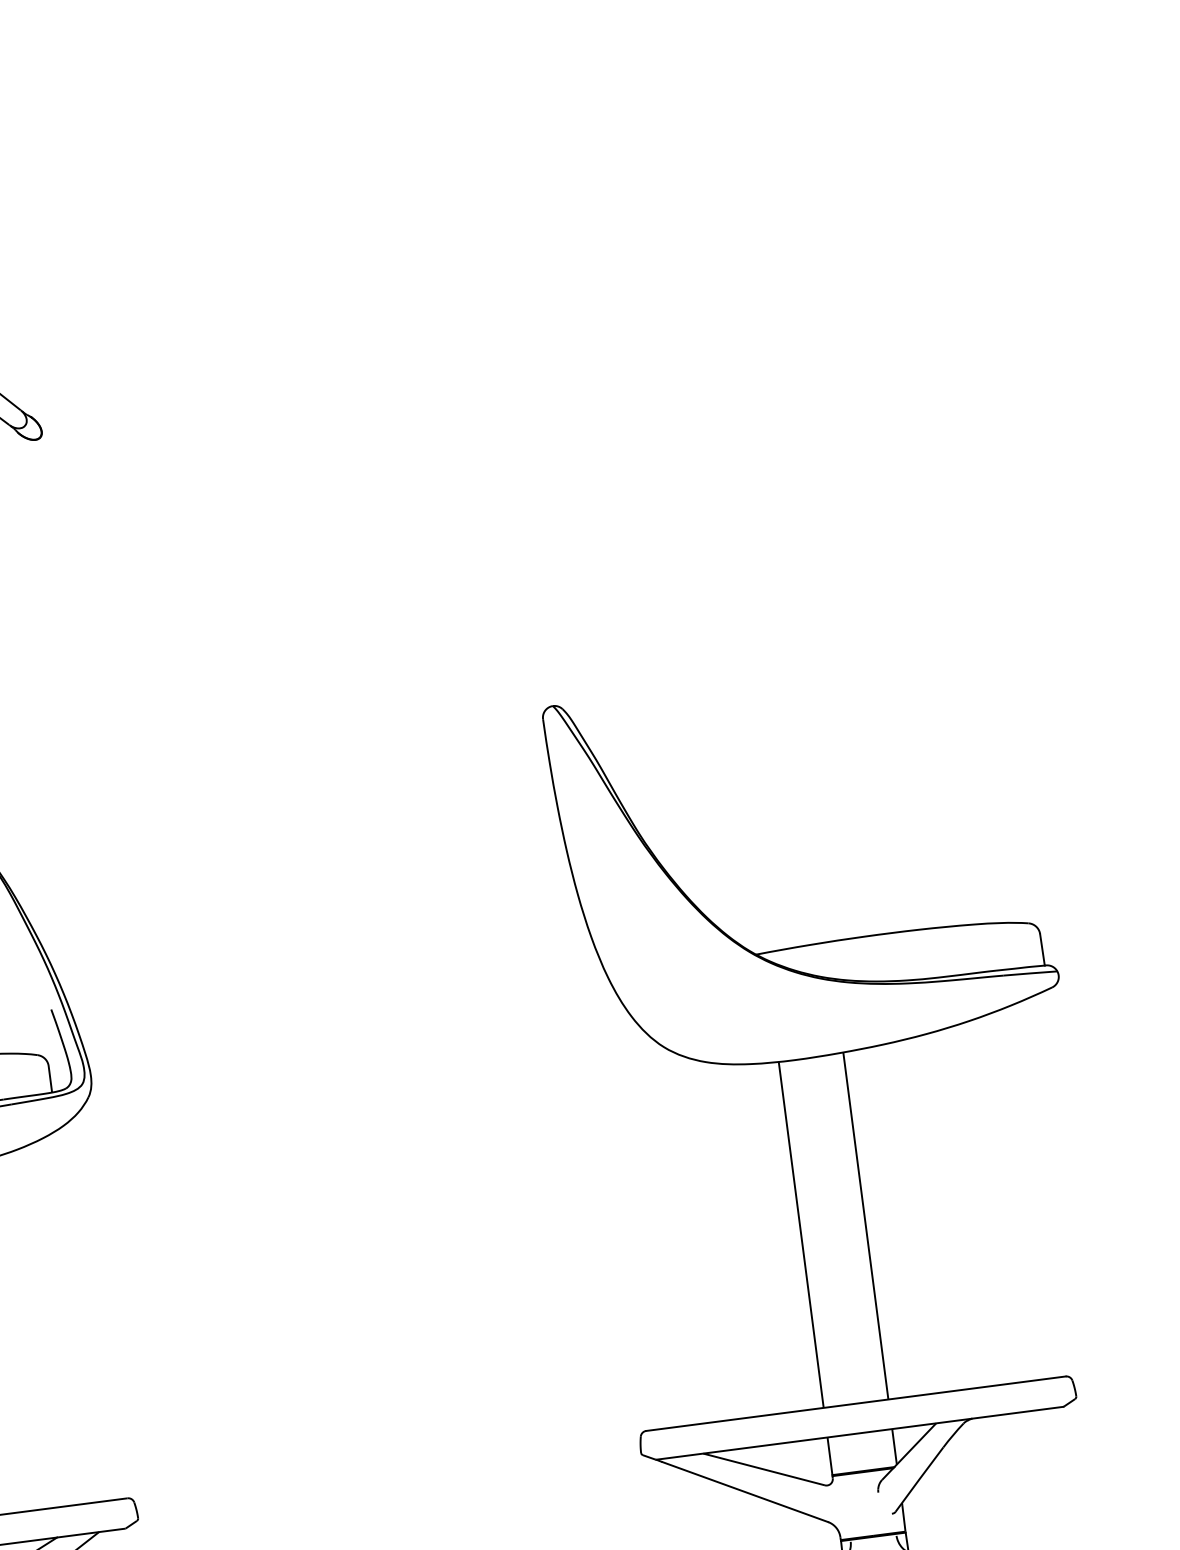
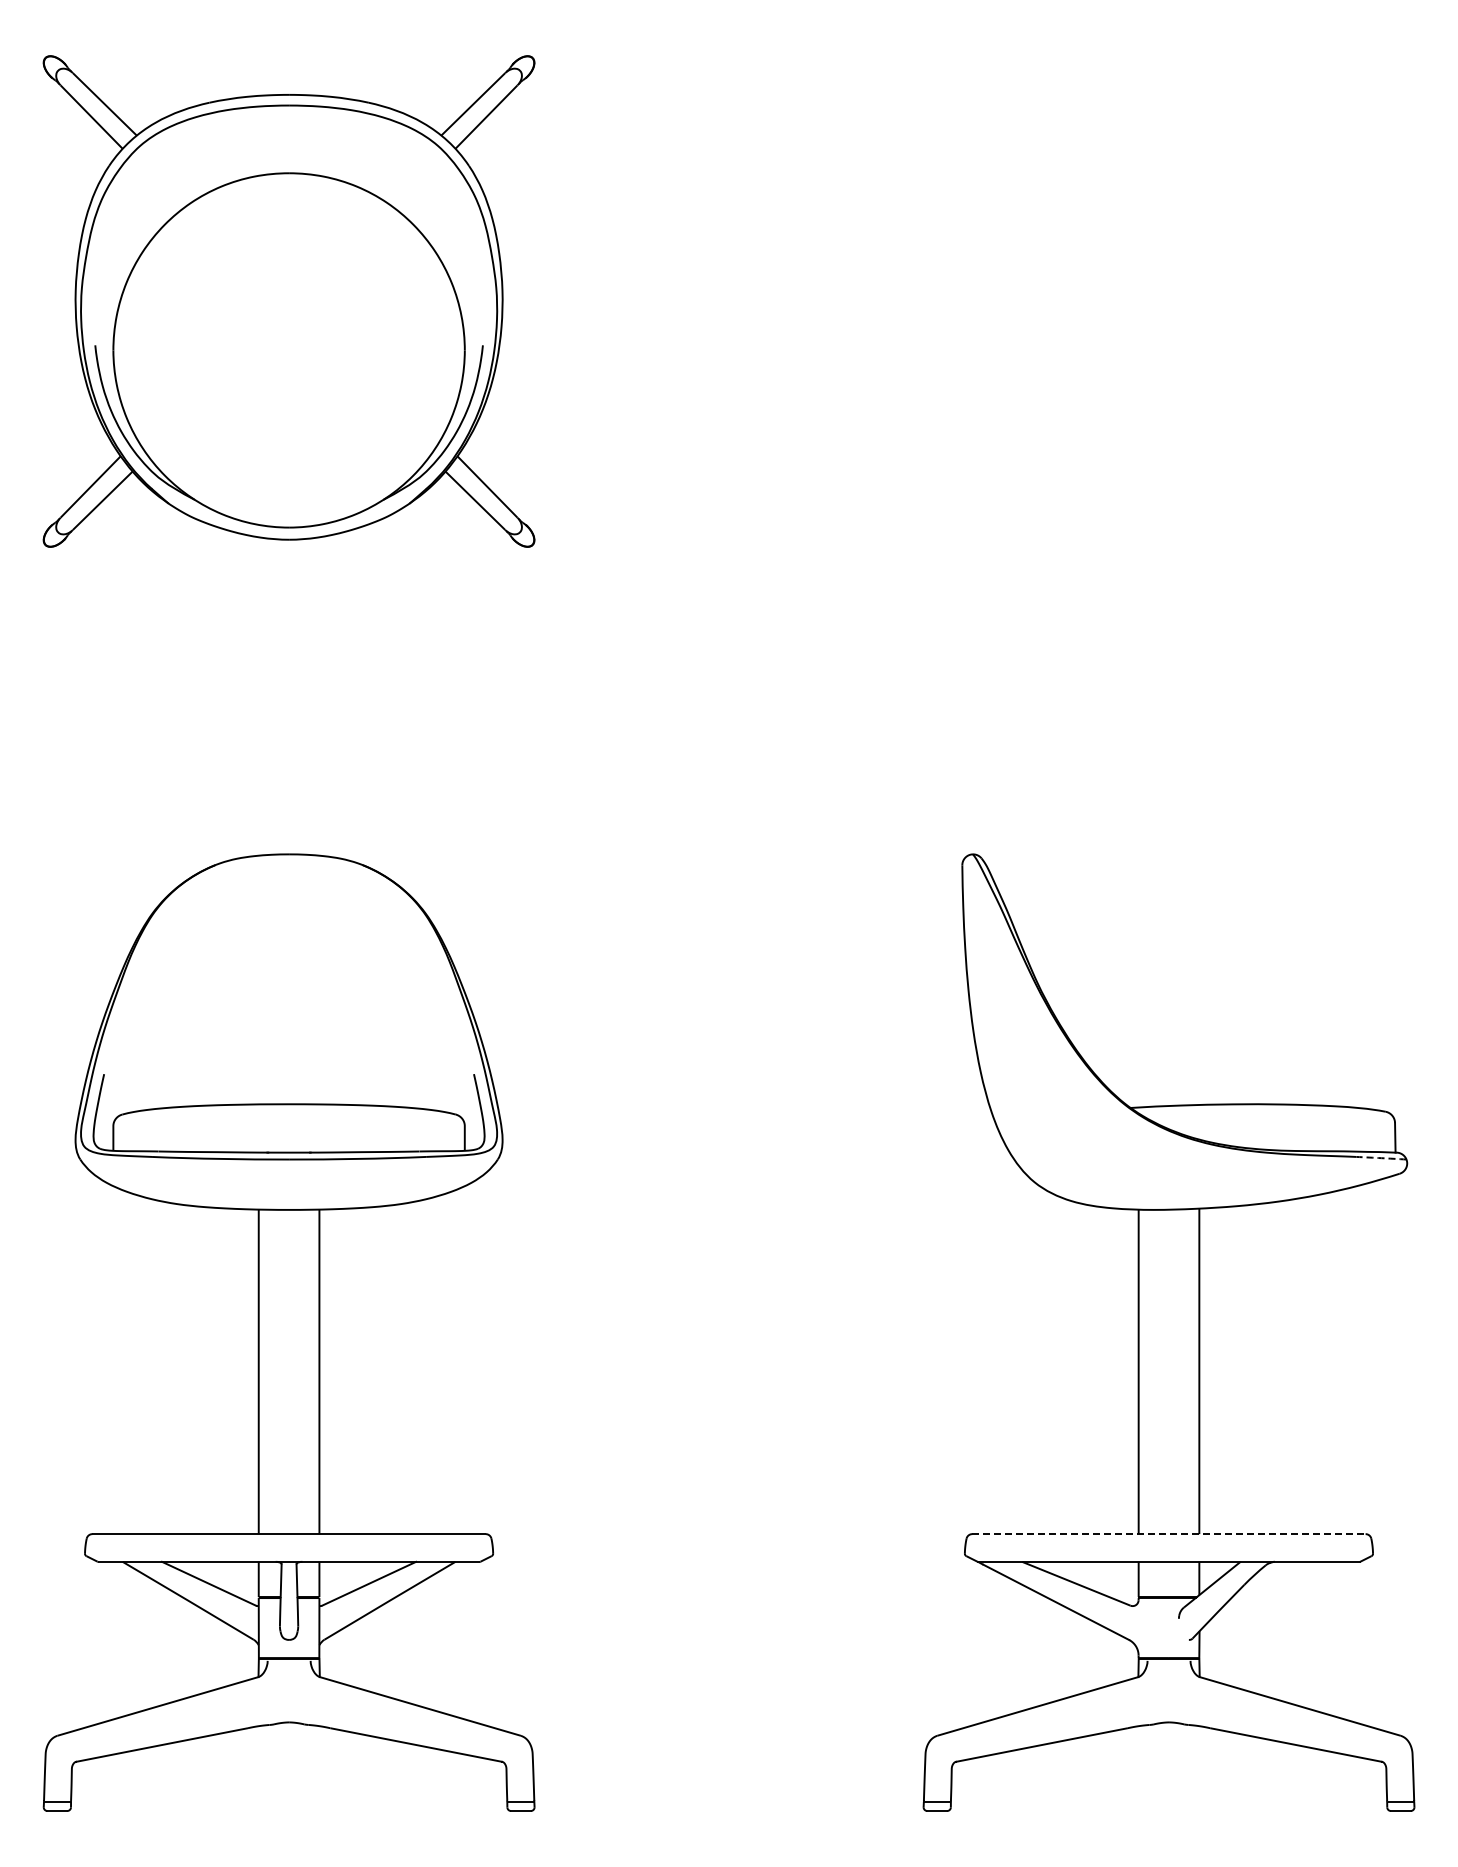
arc: (1030, 973) -> (1381, 1158), solid -> dashed
line: (855, 1404) -> (1168, 1534), solid -> dashed

